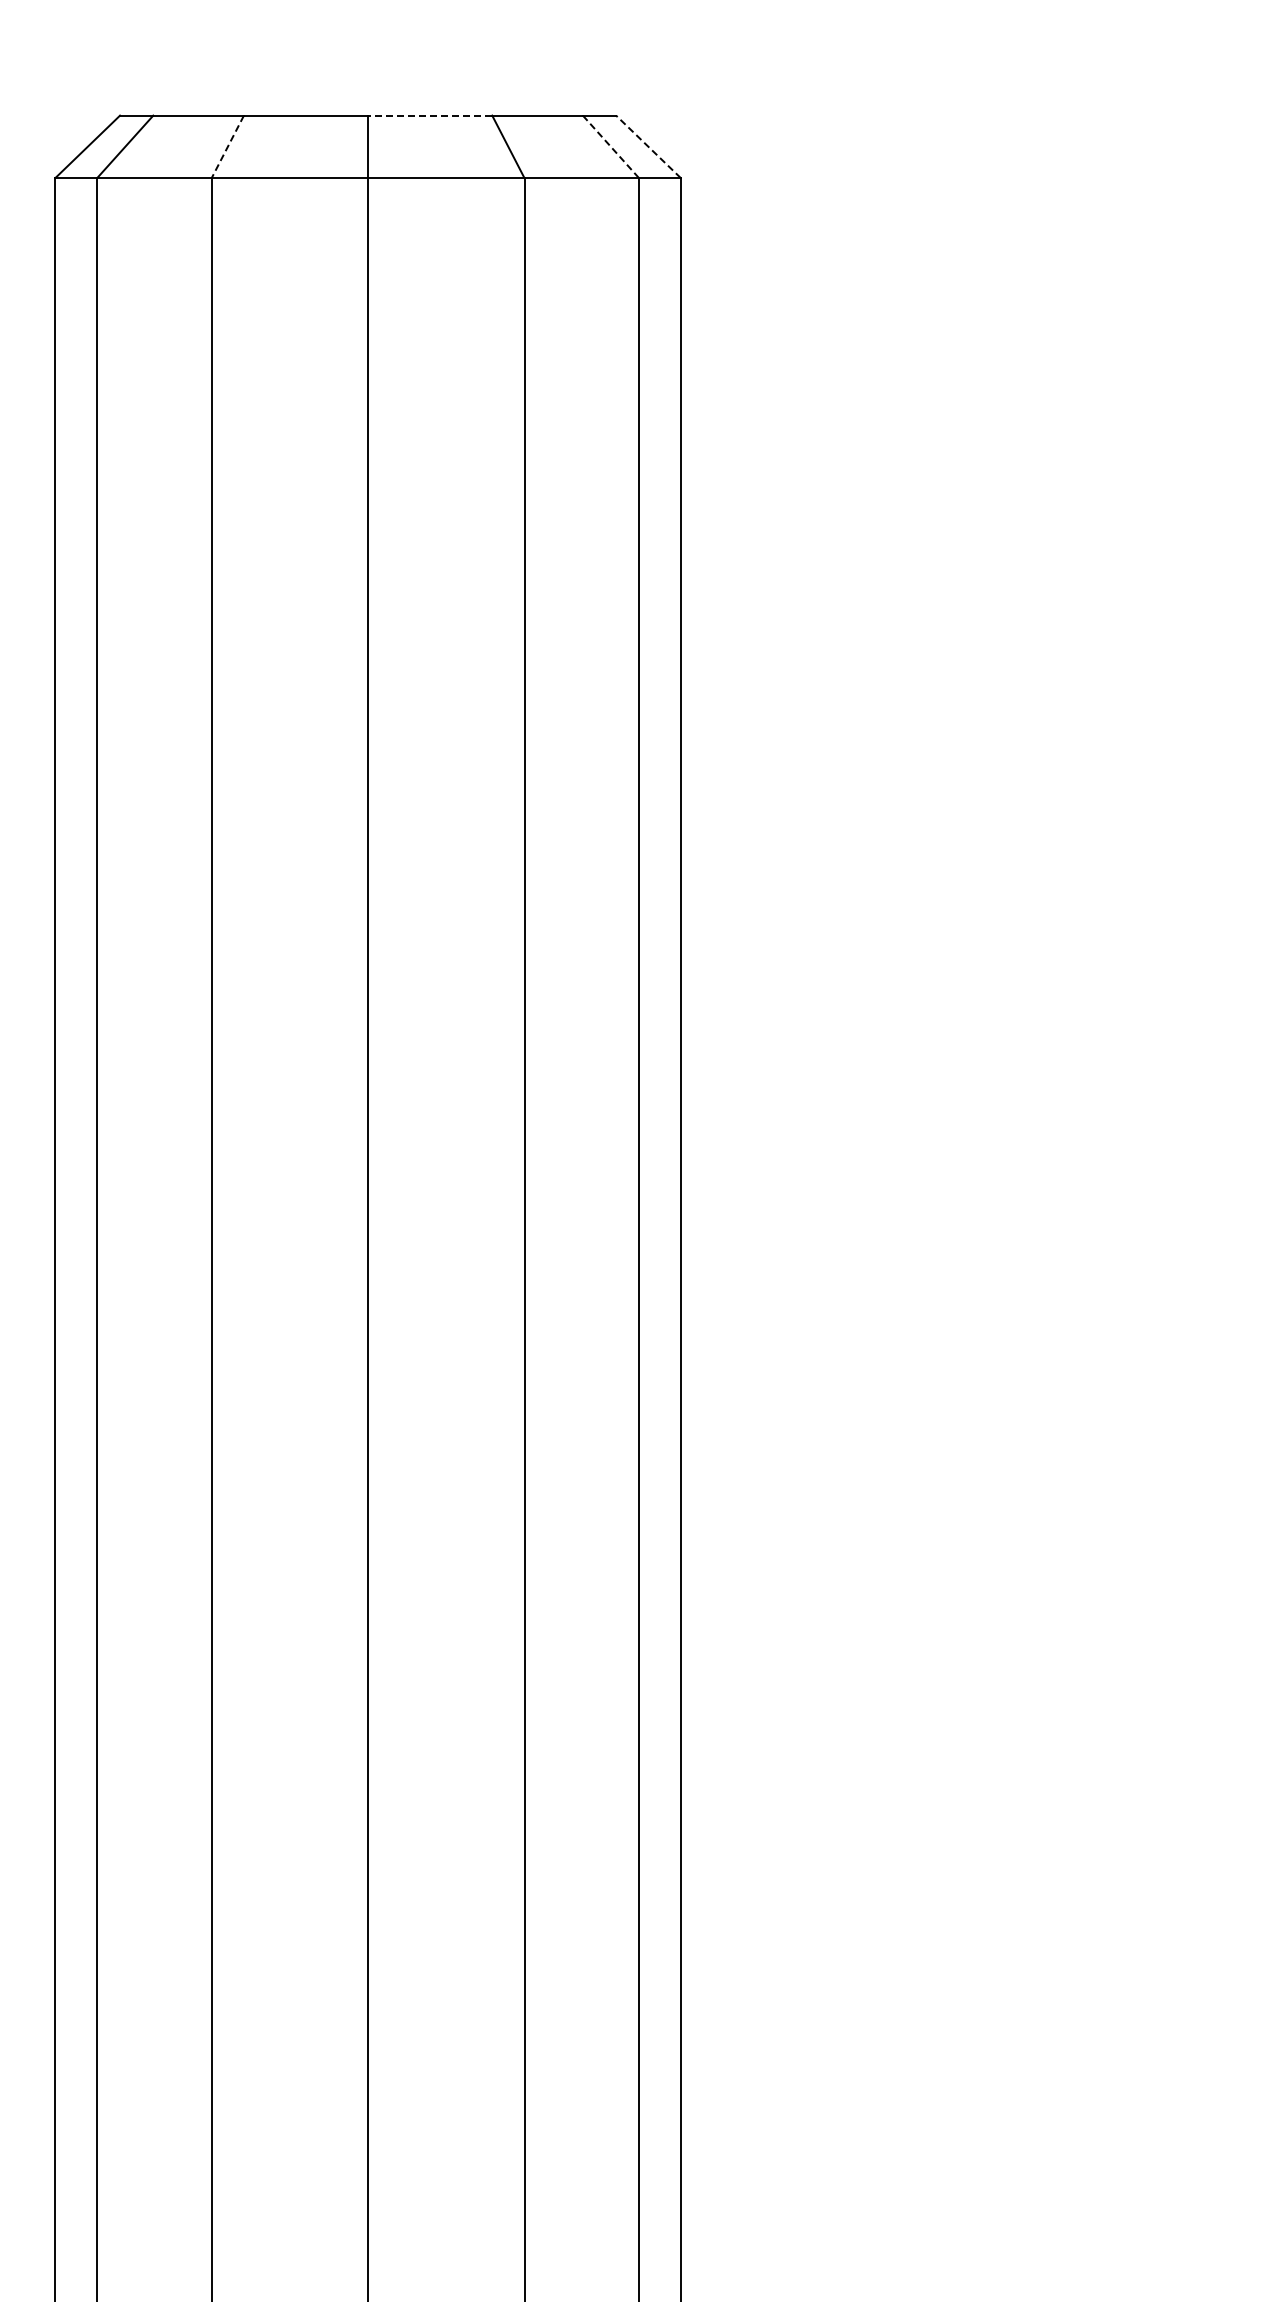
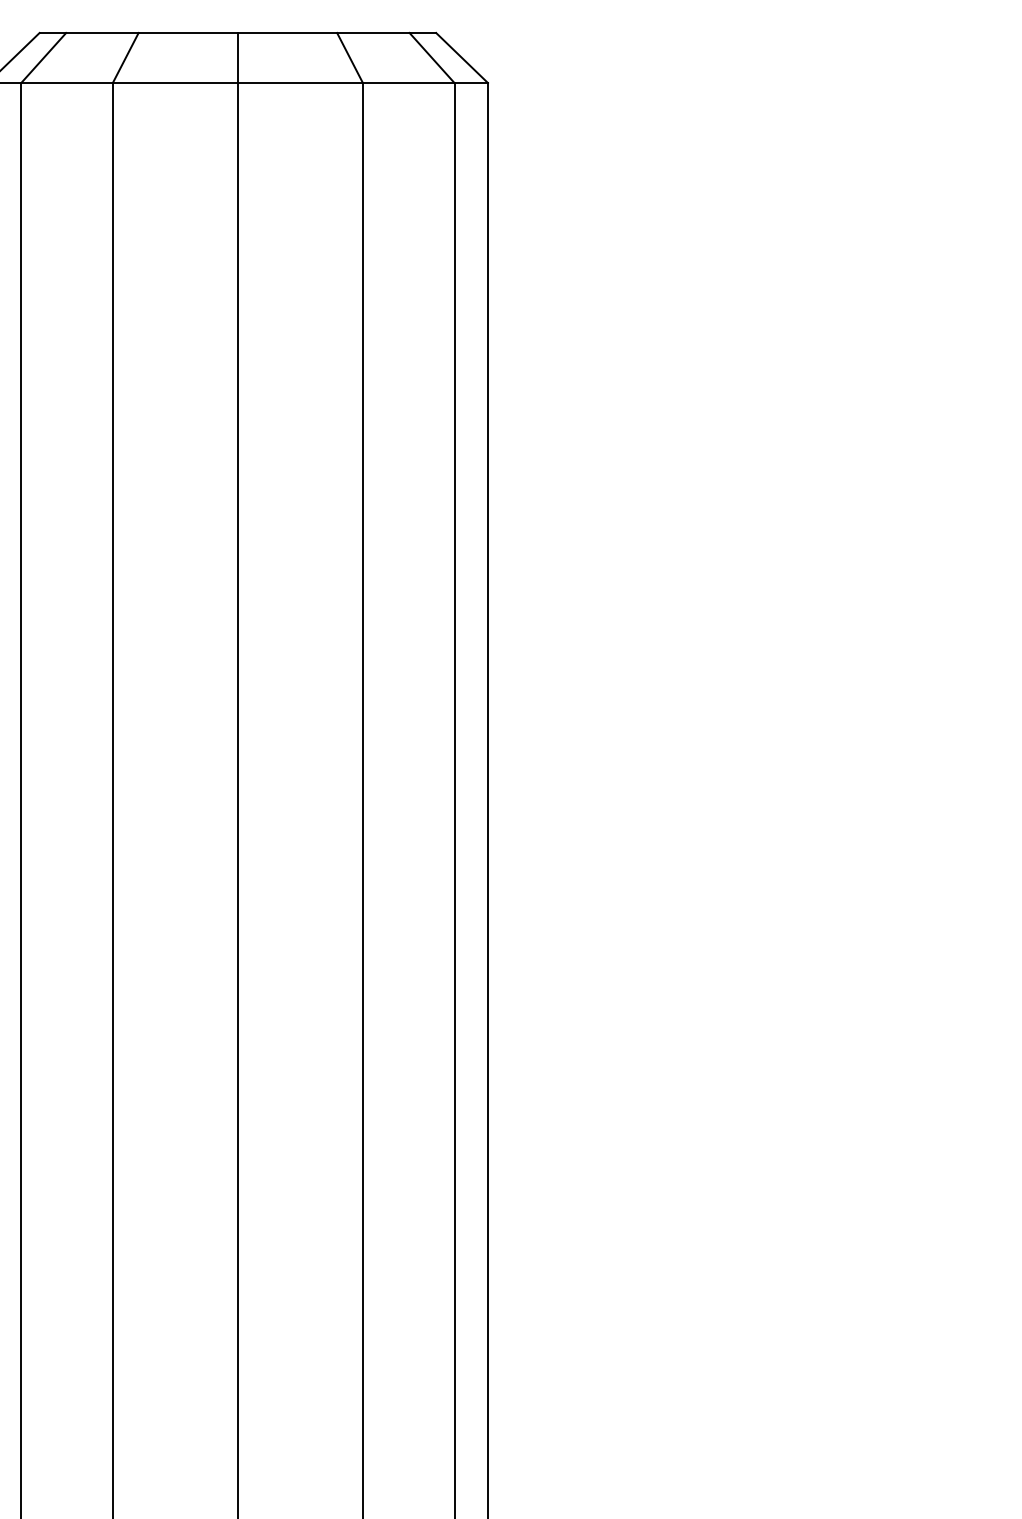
line: (429, 115) -> (286, 32), dashed -> solid
line: (648, 146) -> (462, 57), dashed -> solid
line: (227, 147) -> (125, 58), dashed -> solid
line: (611, 147) -> (432, 58), dashed -> solid

